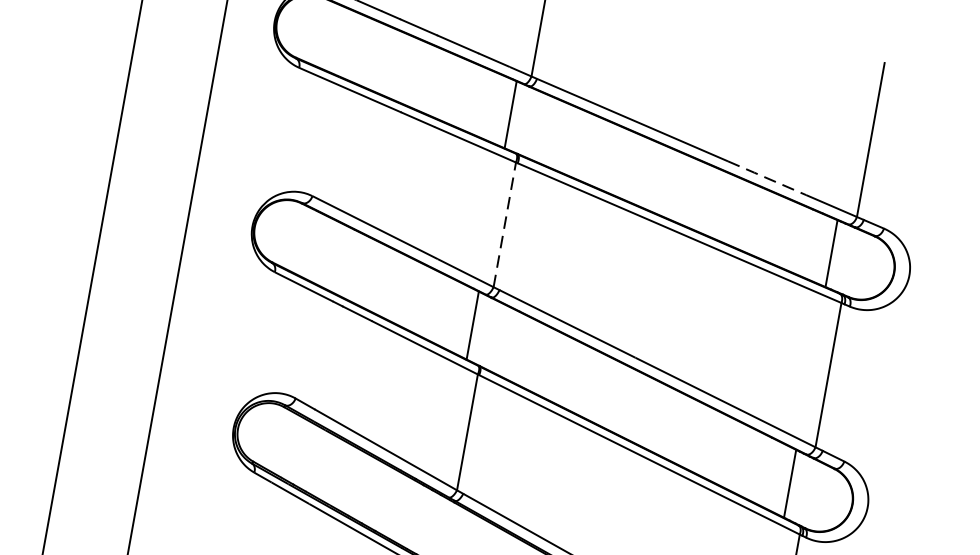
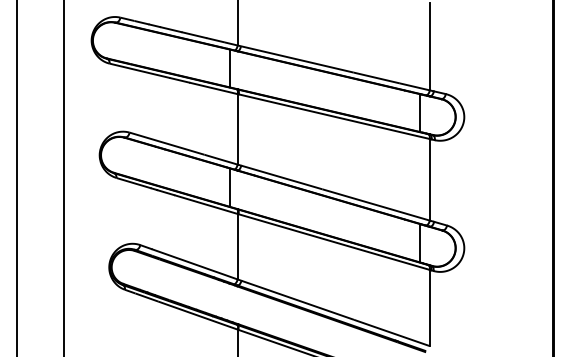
line: (766, 179) -> (376, 78), dashed -> solid
line: (504, 223) -> (237, 128), dashed -> solid

